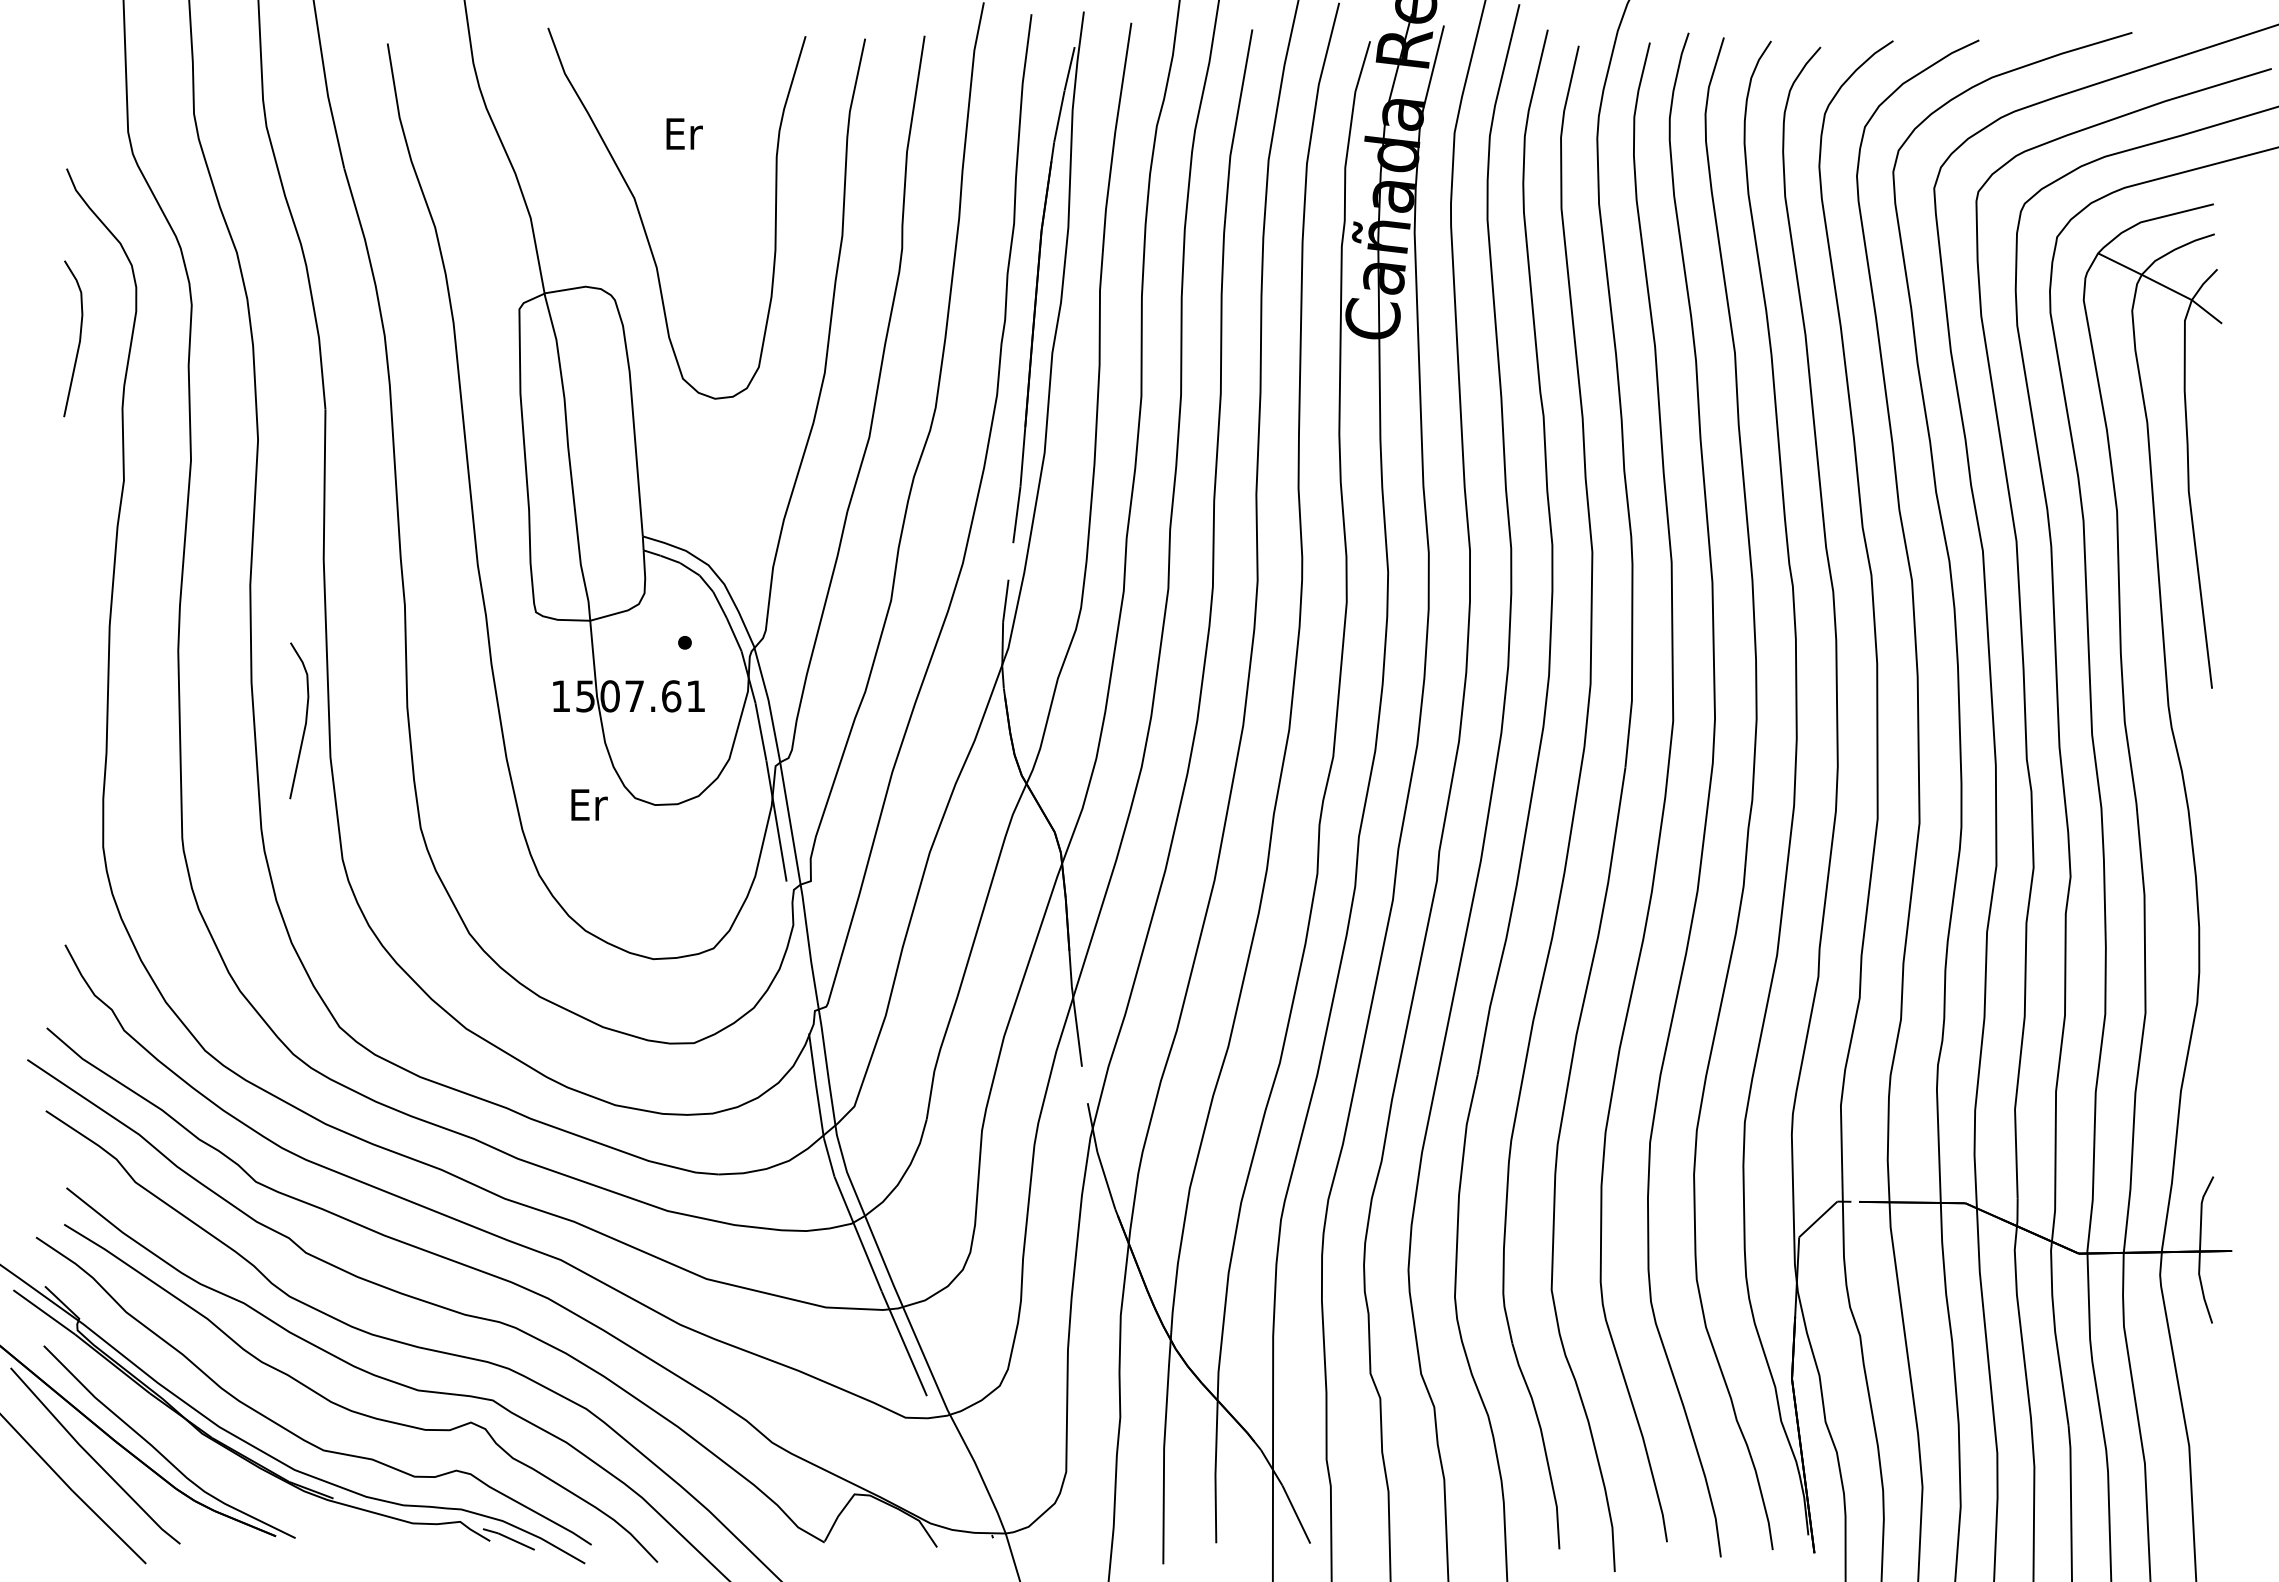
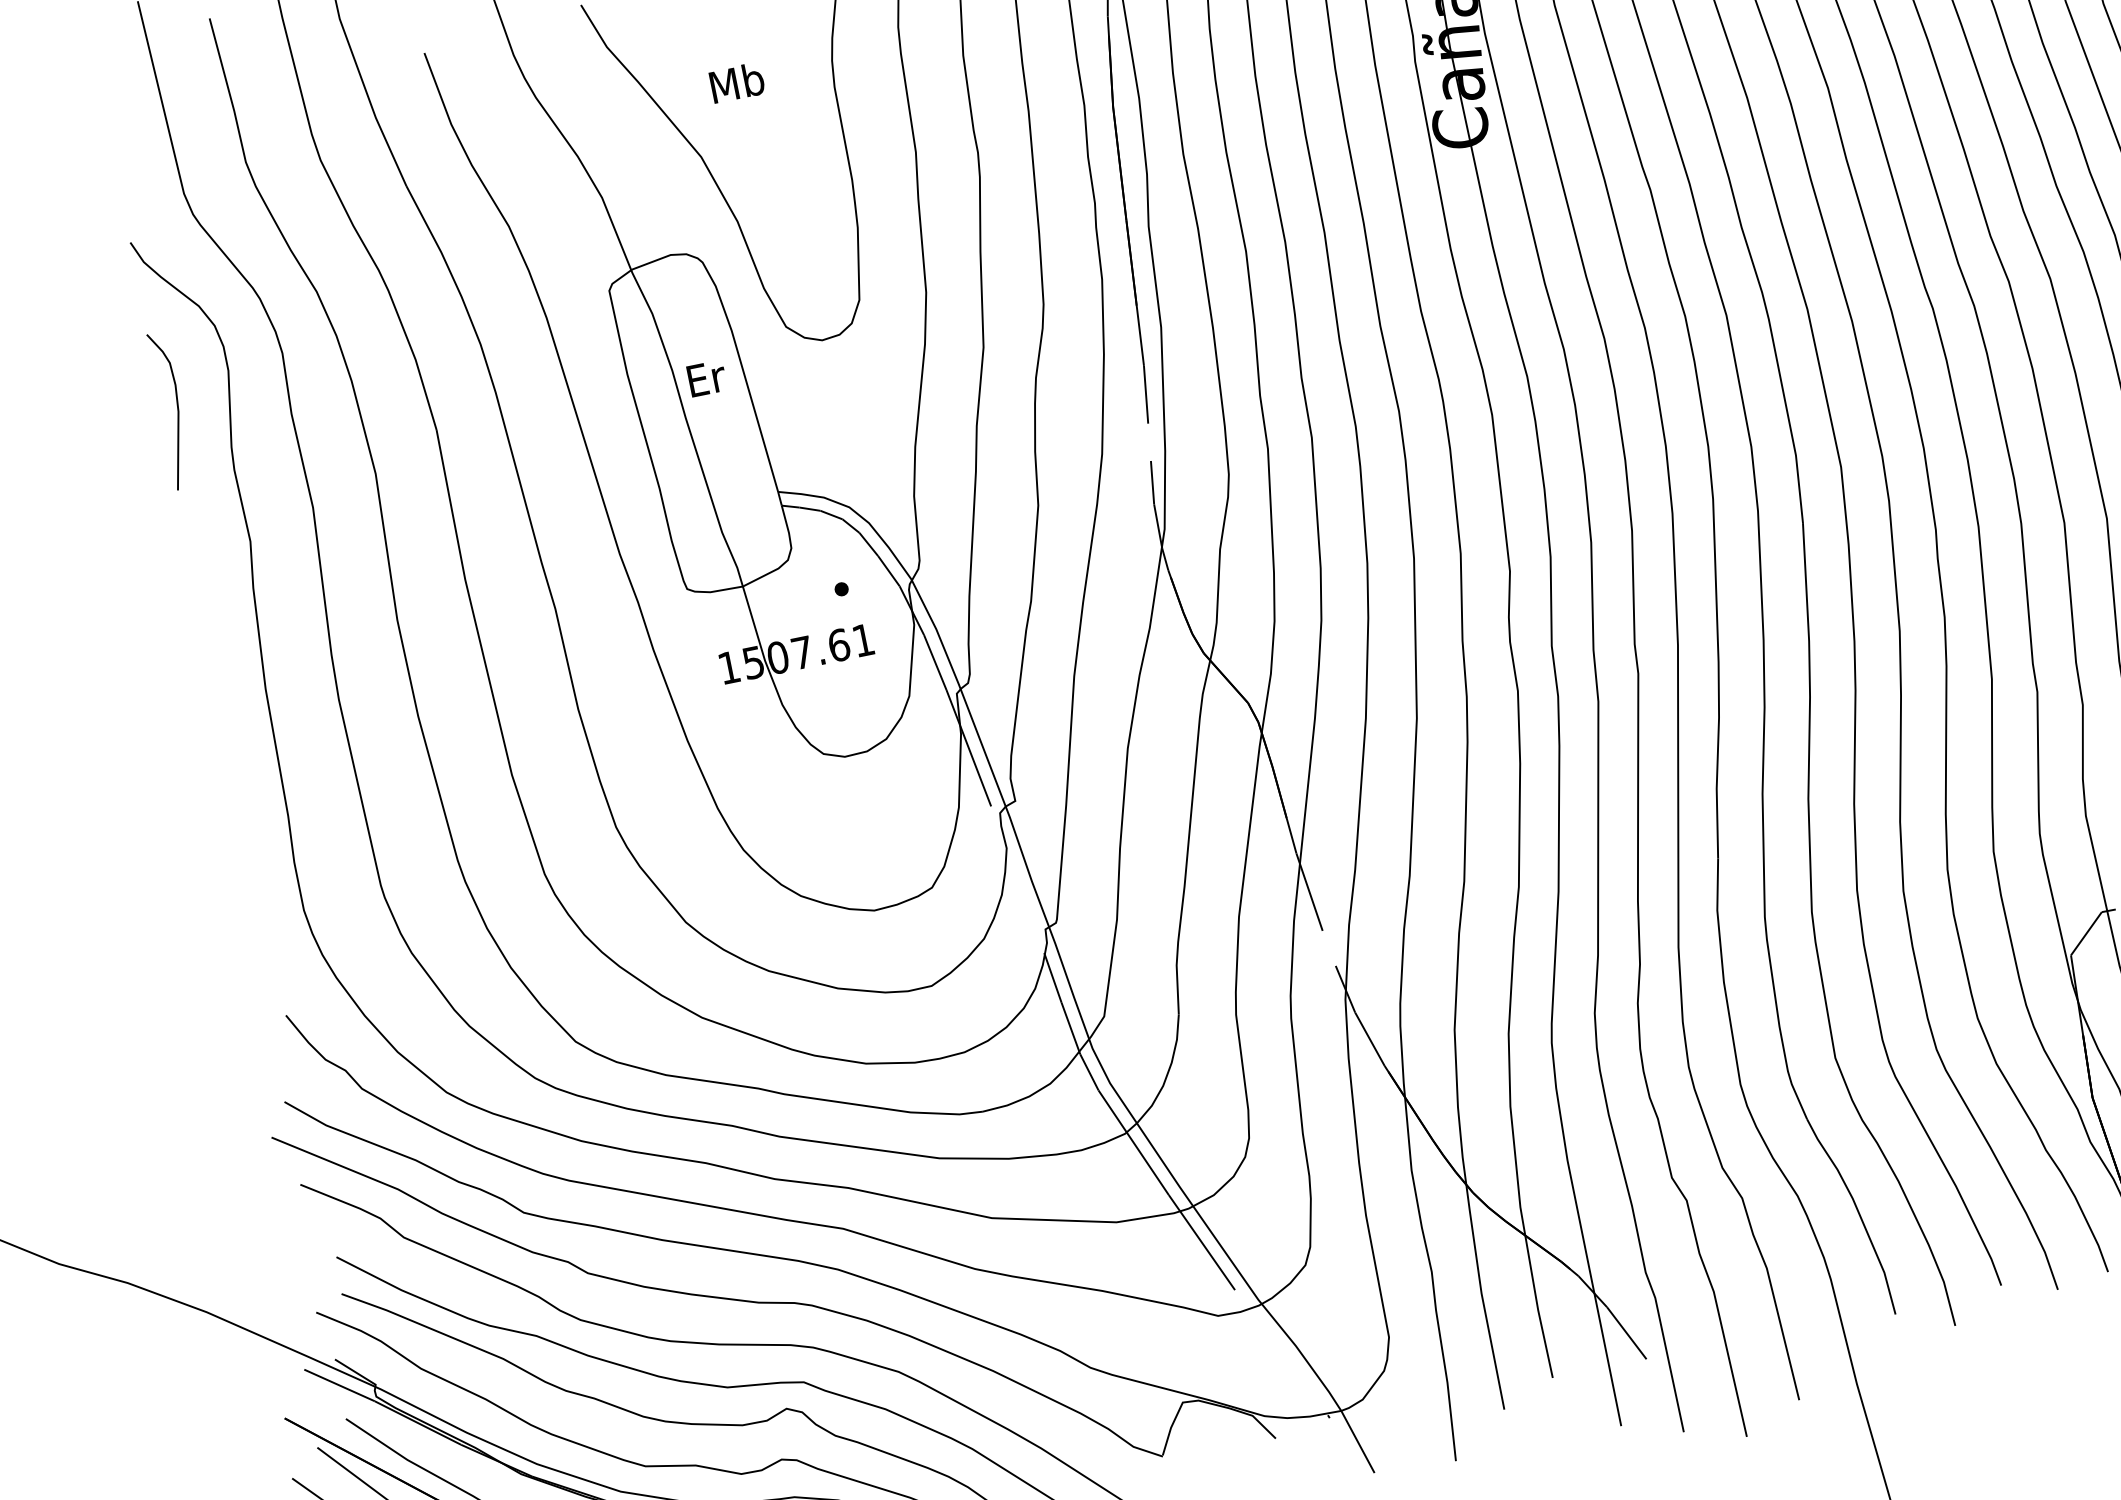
text: (683, 133) -> (737, 82), Er -> Mb
curve: (305, 720) -> (479, 743), removed
text: (589, 804) -> (706, 378), moved

